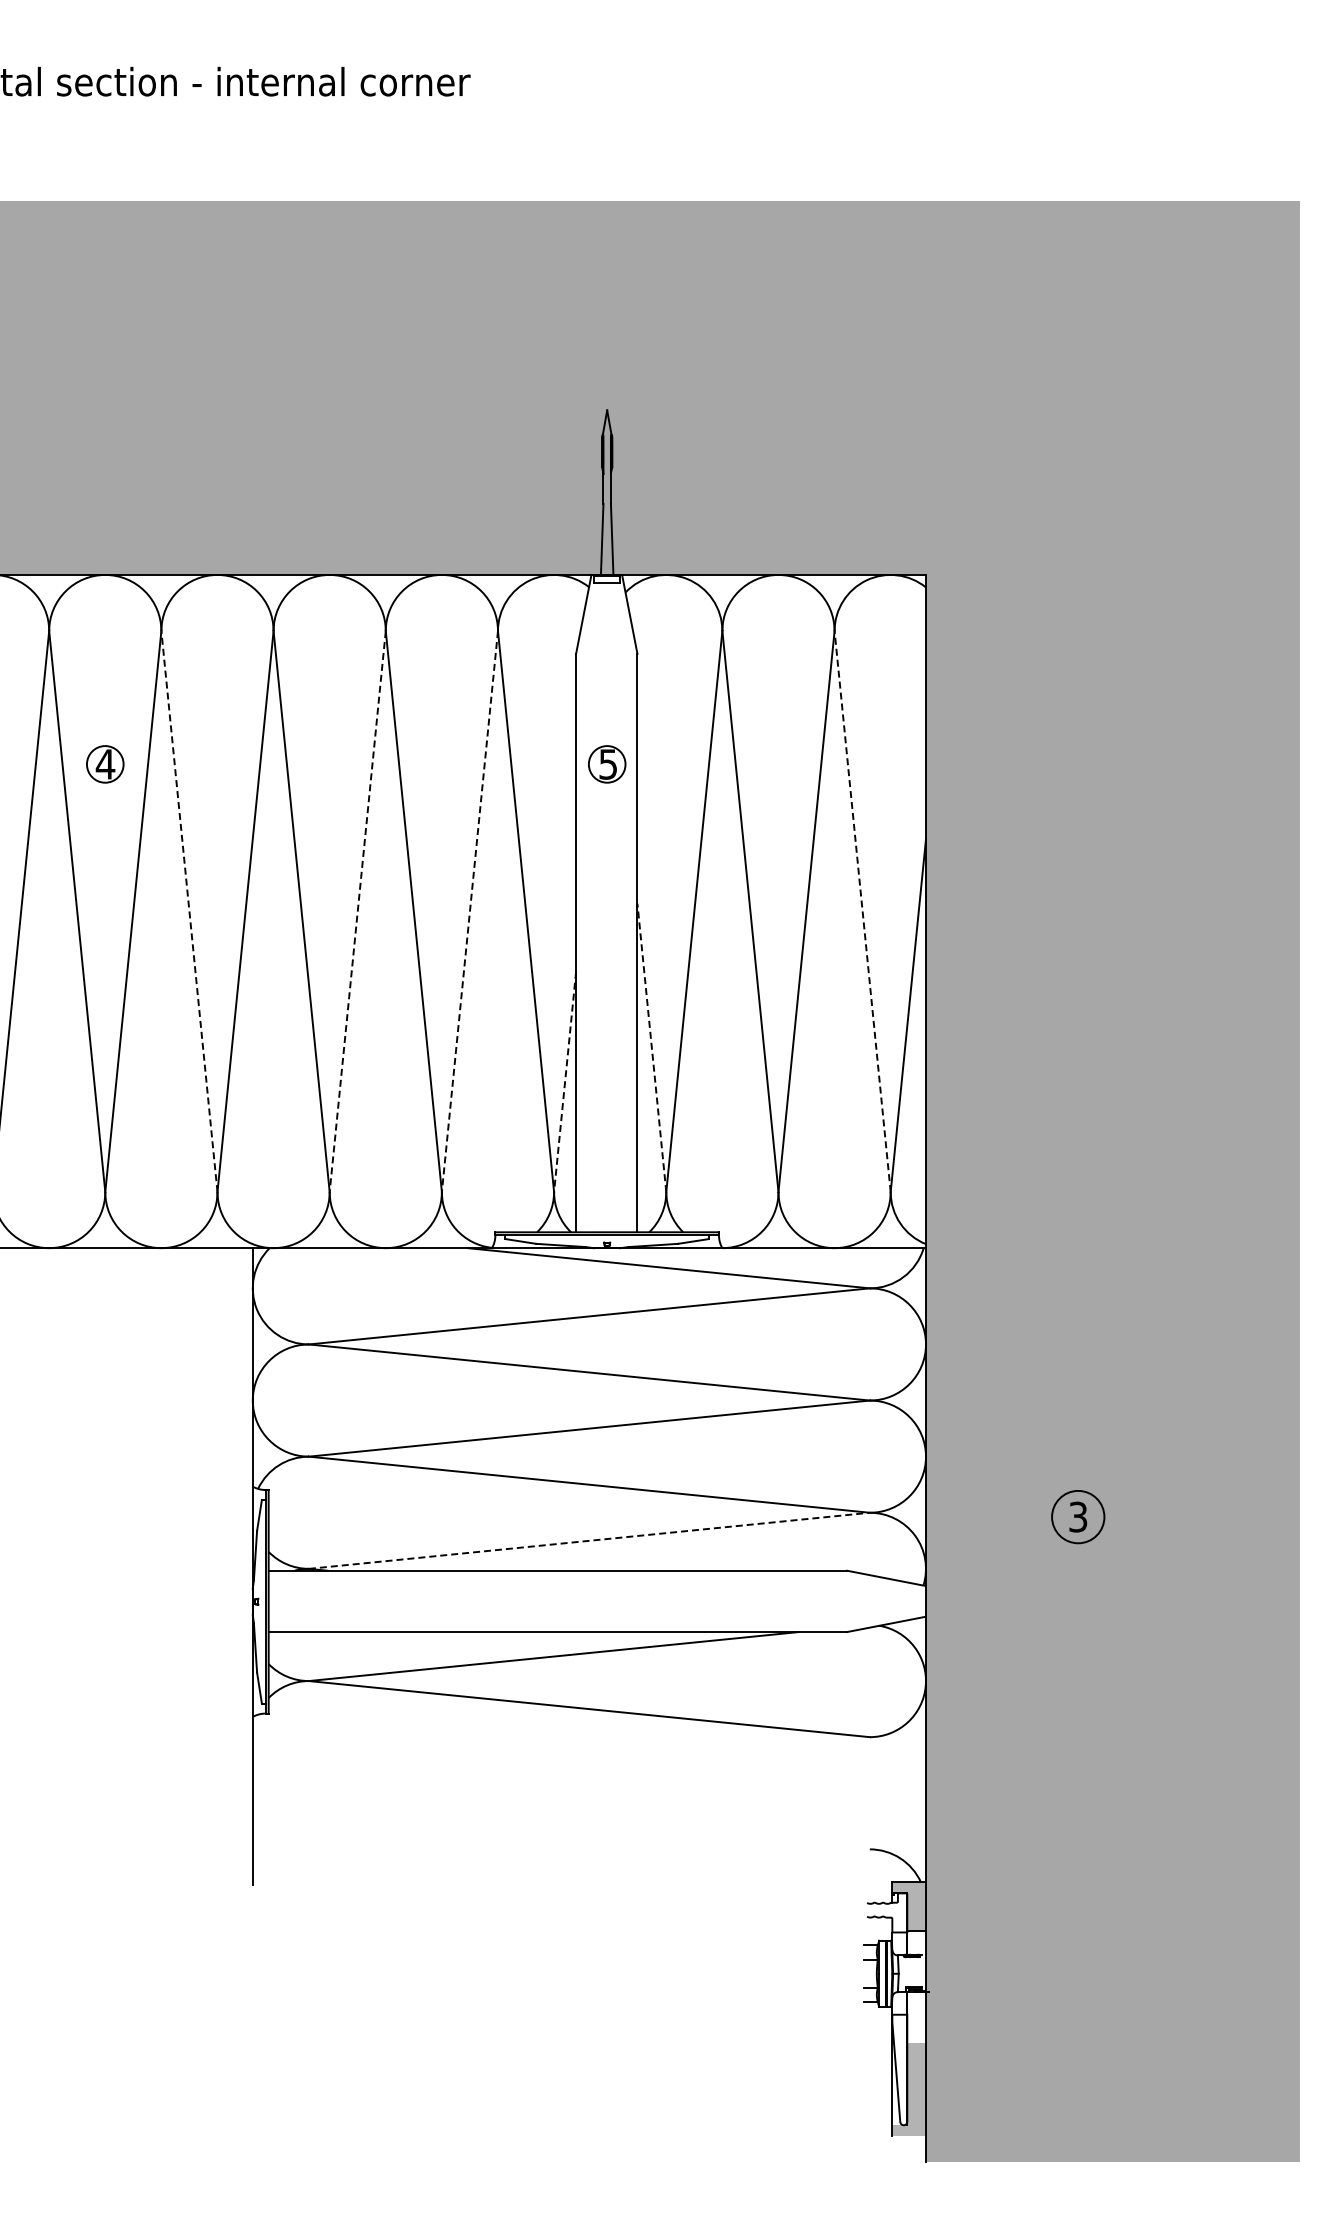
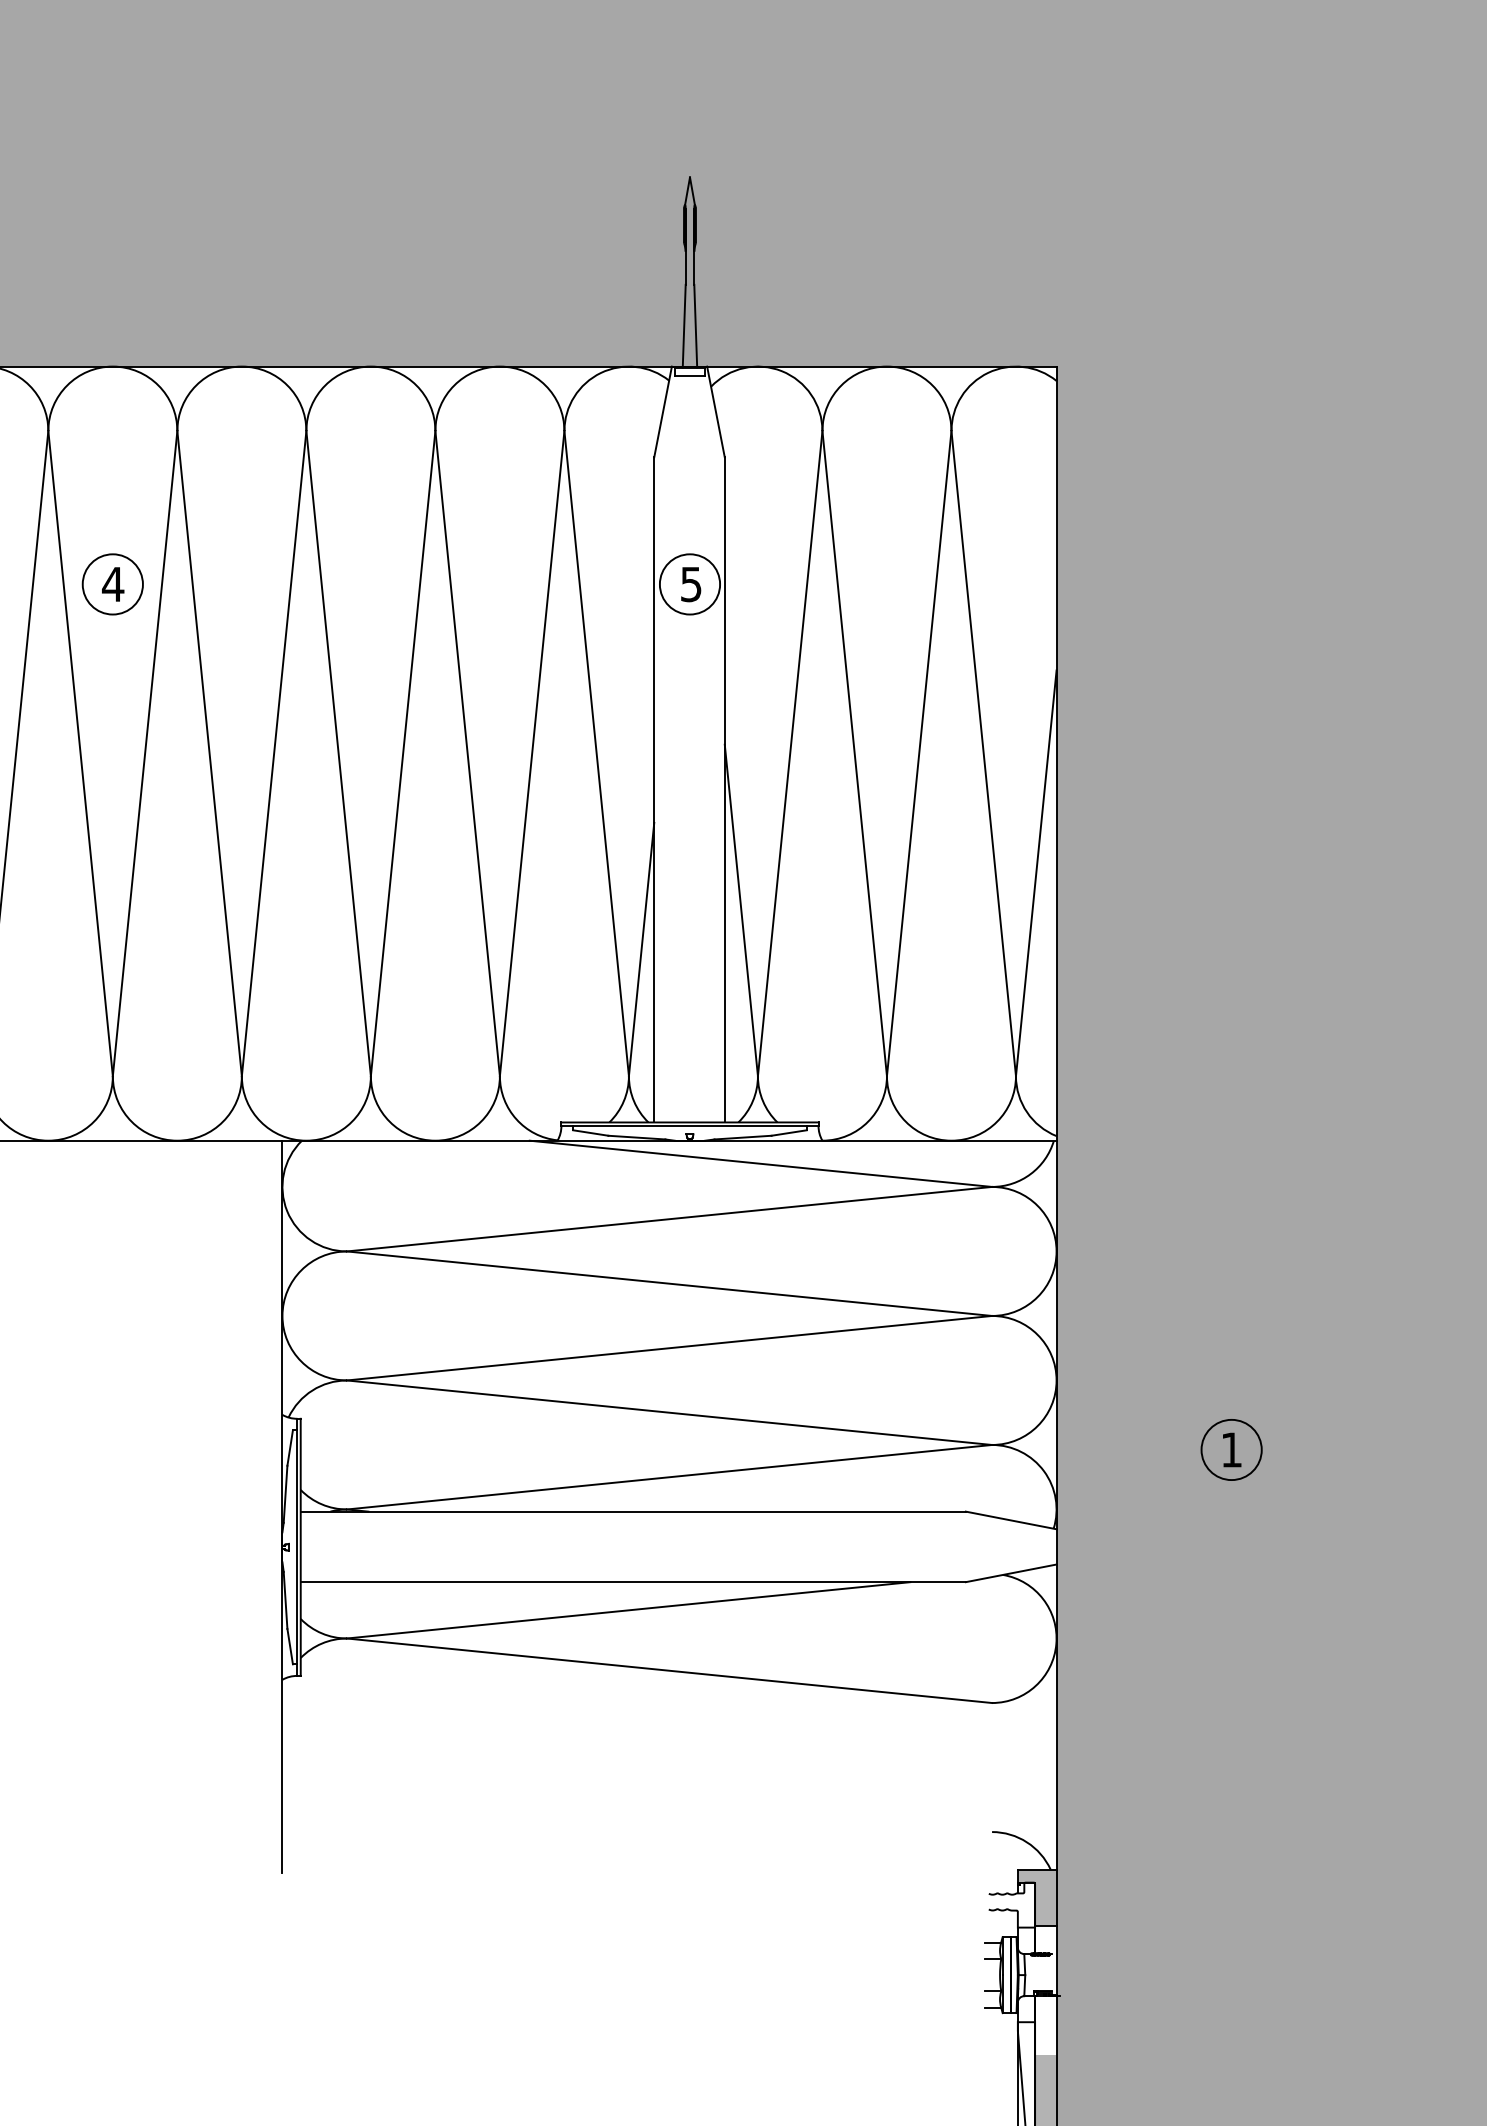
circle: (105, 764) -> (113, 584), size x1.43
circle: (607, 764) -> (690, 584), size x1.43
line: (189, 911) -> (209, 753), dashed -> solid
line: (357, 911) -> (402, 753), dashed -> solid
line: (469, 911) -> (531, 753), dashed -> solid
line: (862, 911) -> (983, 753), dashed -> solid
line: (651, 1047) -> (740, 909), dashed -> solid
line: (565, 1081) -> (642, 949), dashed -> solid
text: (1078, 1516) -> (1231, 1449), 3 -> 1
line: (589, 1540) -> (669, 1476), dashed -> solid

